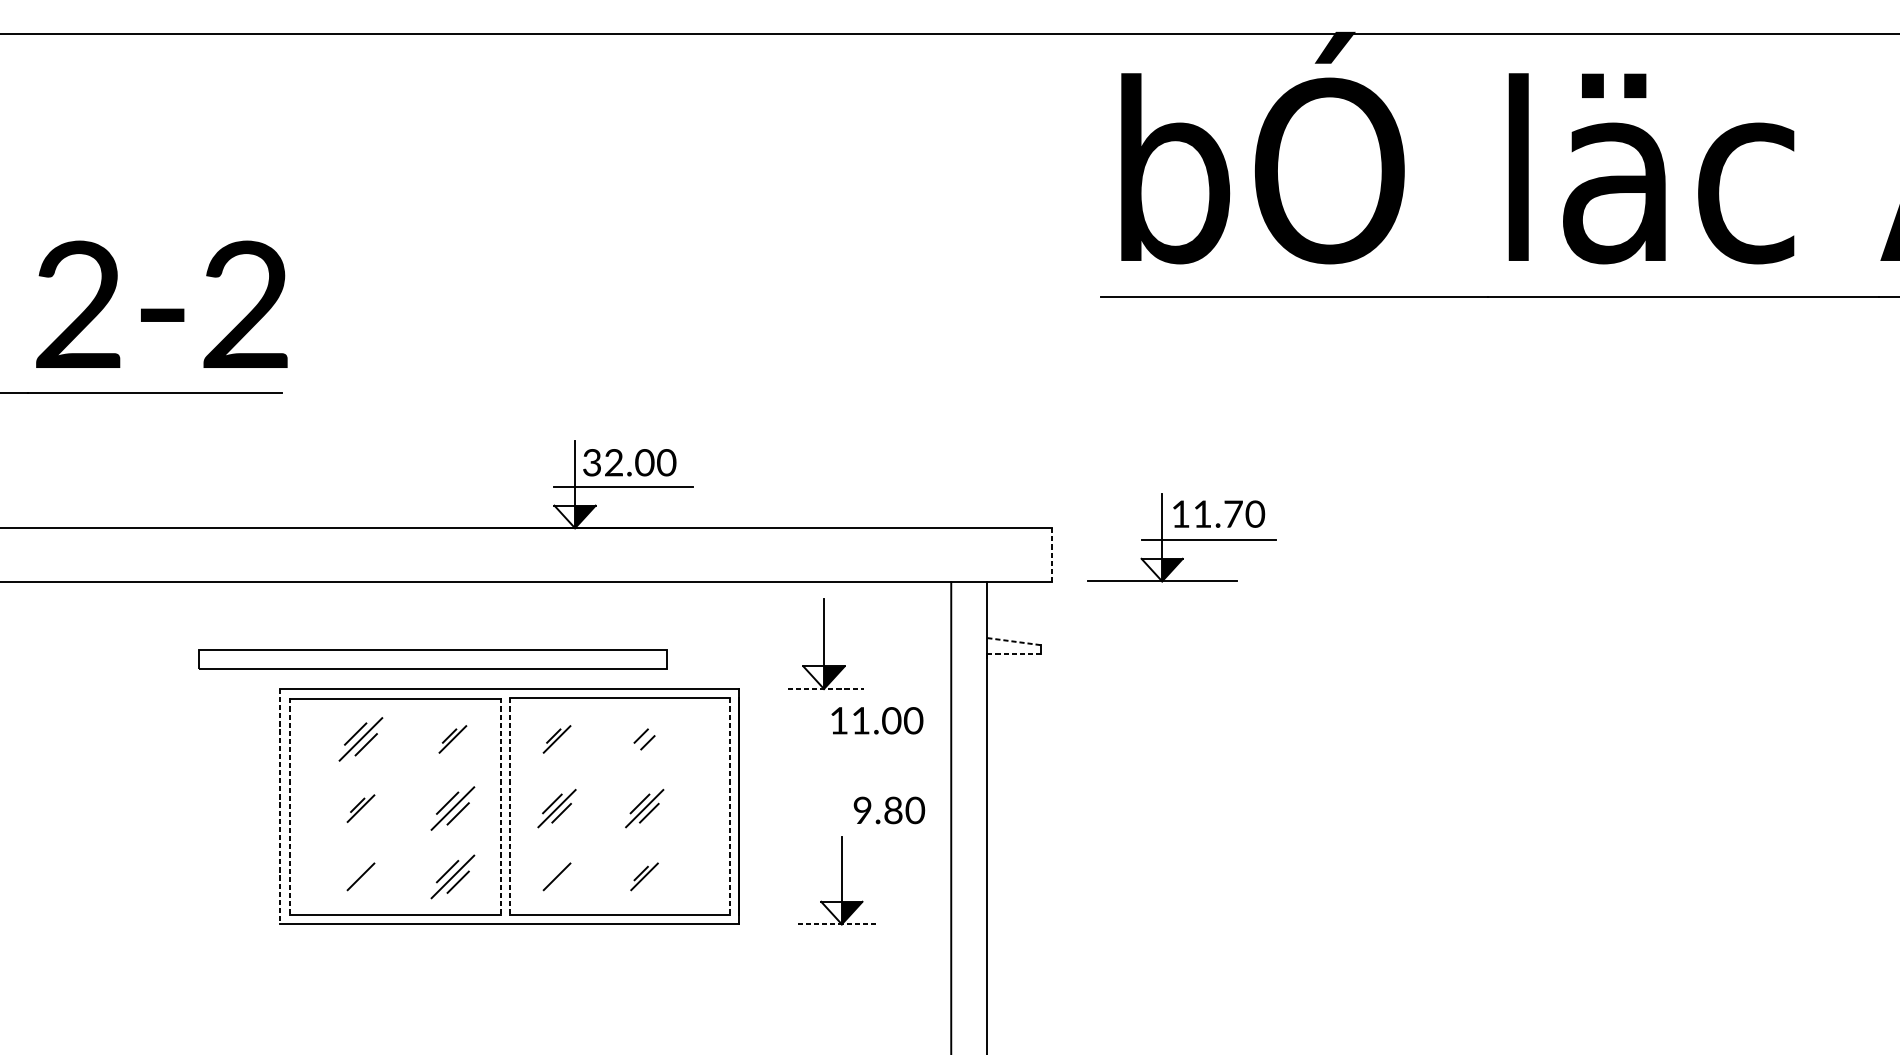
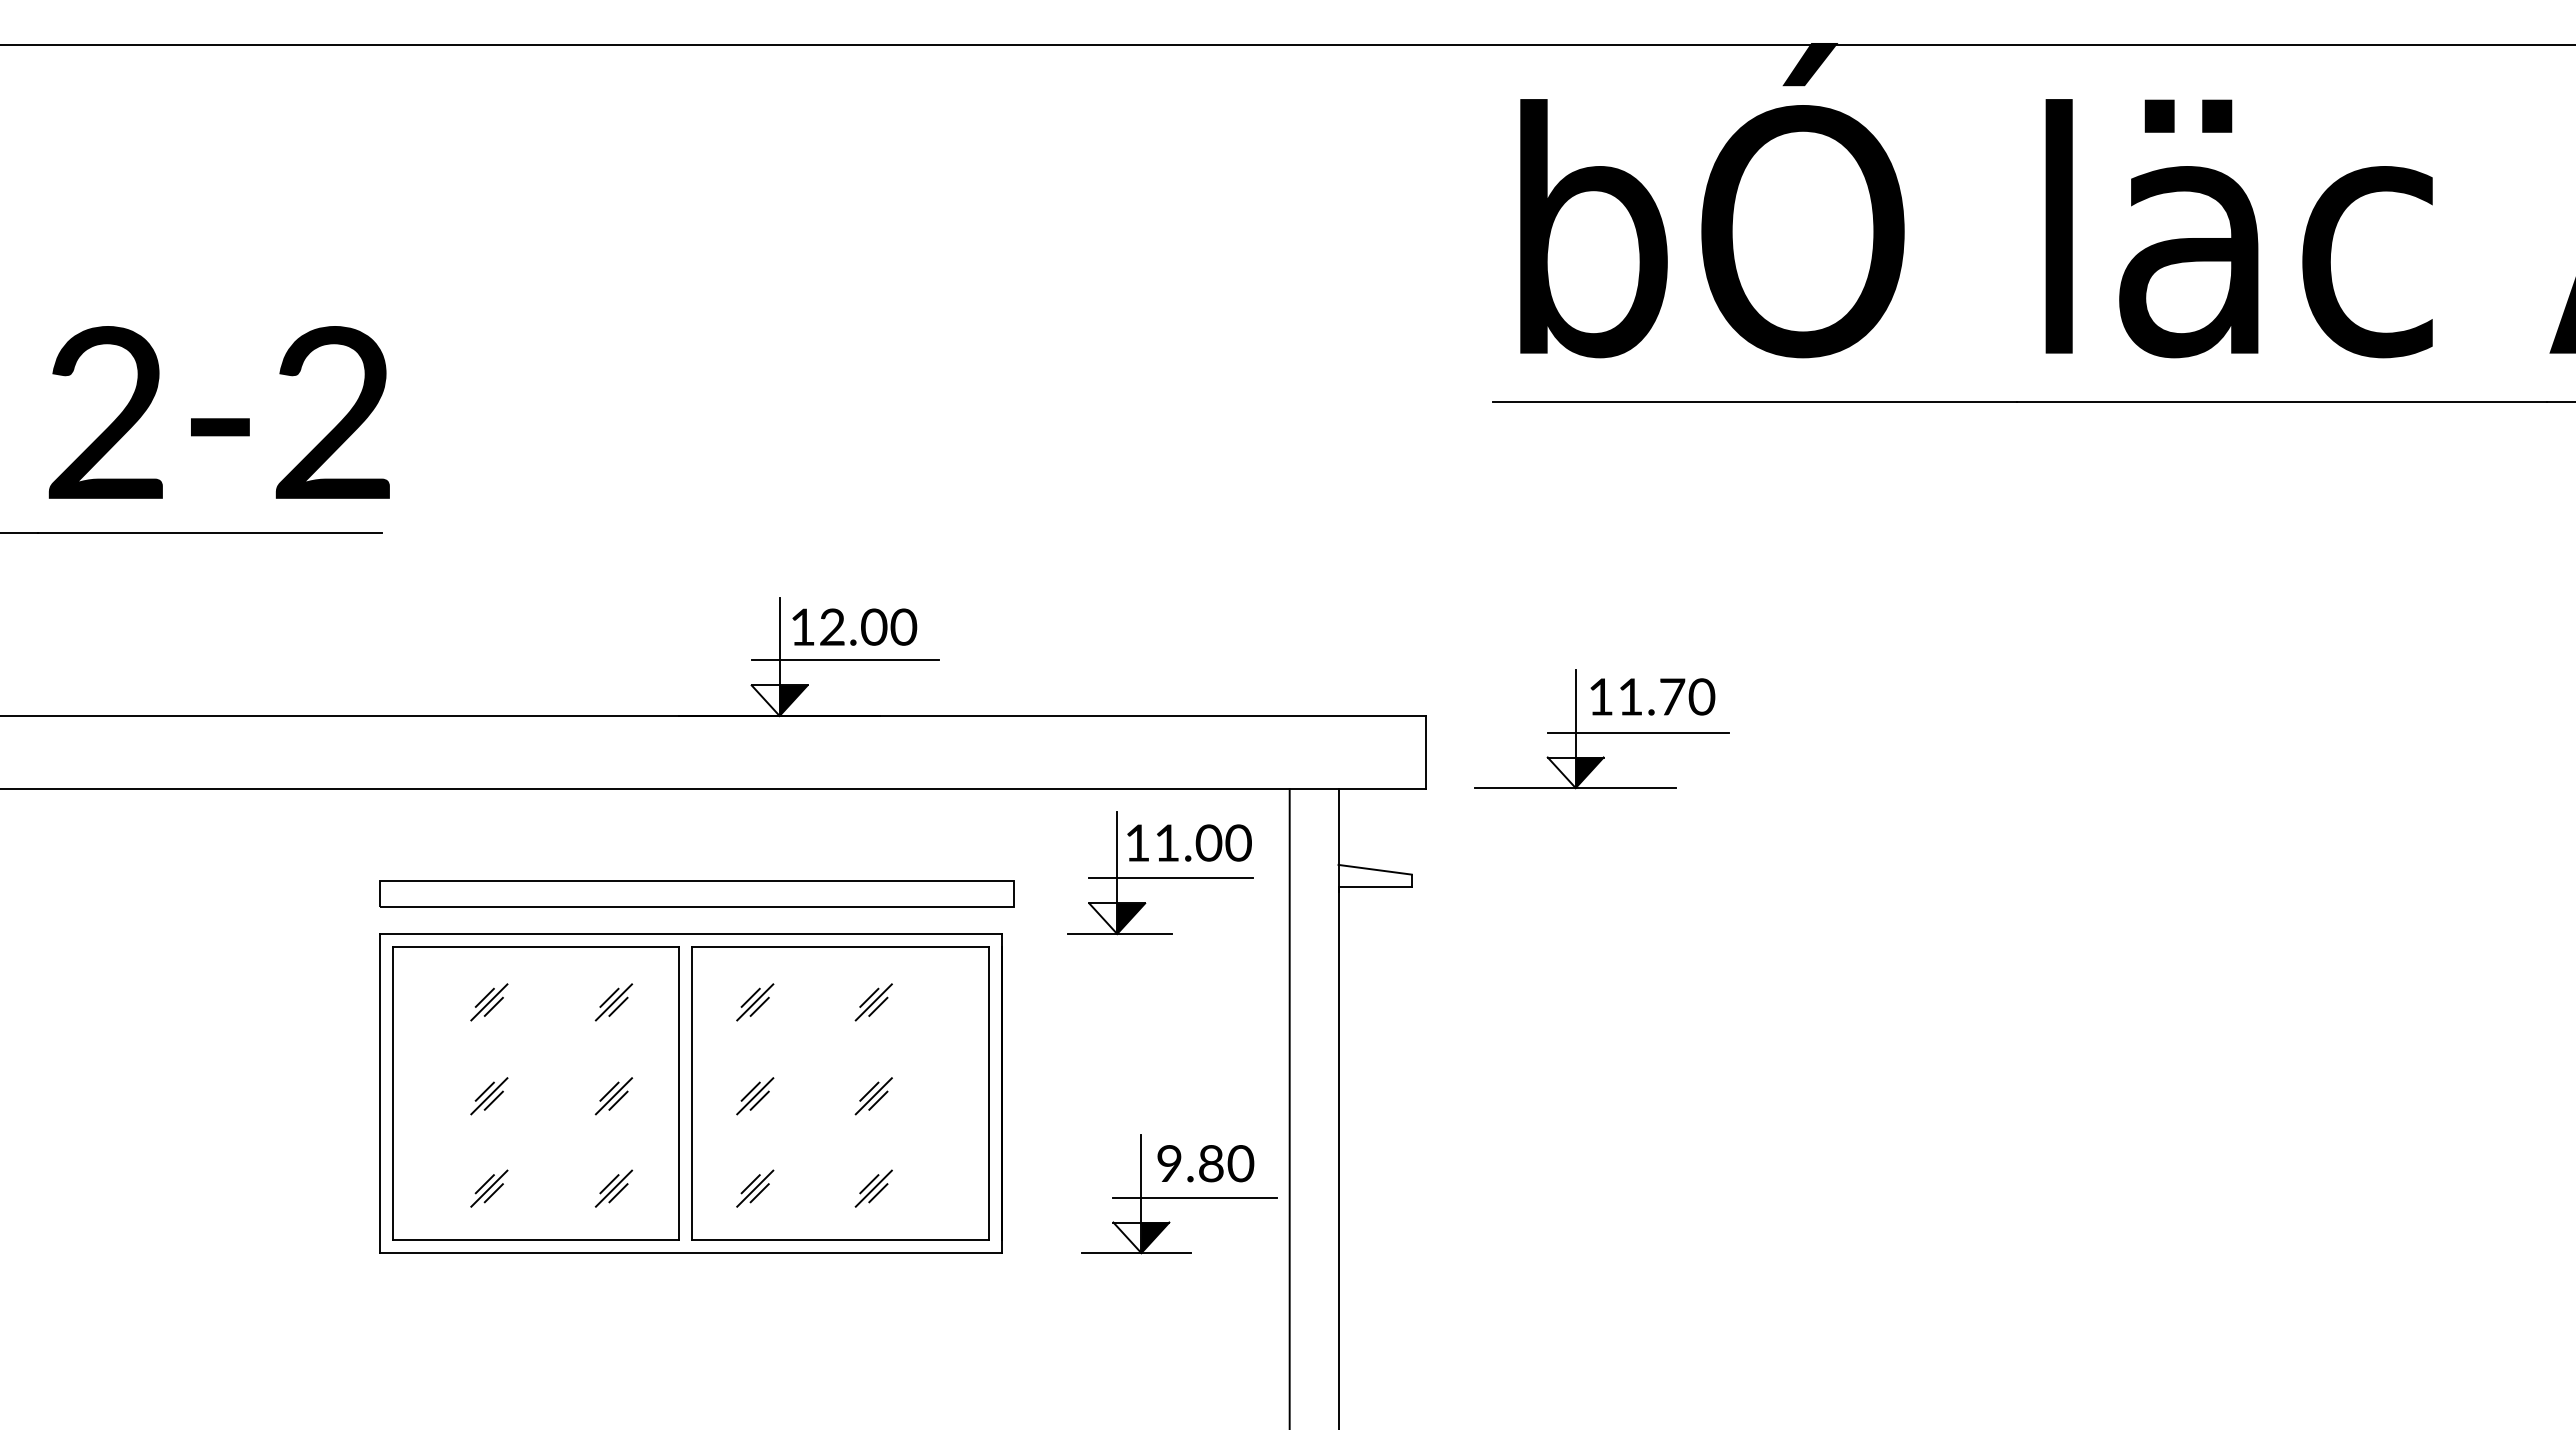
text: (591, 462) -> (802, 626), 32.00 -> 12.00
line: (1052, 555) -> (1426, 752), dashed -> solid
line: (1014, 641) -> (1375, 869), dashed -> solid
line: (863, 648) -> (1170, 878), added
line: (1014, 653) -> (1375, 886), dashed -> solid
part: (432, 659) -> (696, 893), moved
line: (825, 688) -> (1119, 933), dashed -> solid
text: (877, 720) -> (1189, 842), moved
part: (361, 739) -> (489, 1002), size x0.62
line: (644, 739) -> (873, 1002), added
line: (456, 742) -> (618, 1006), added
line: (560, 742) -> (759, 1006), added
line: (279, 806) -> (379, 1093), dashed -> solid
line: (289, 806) -> (392, 1093), dashed -> solid
line: (500, 806) -> (678, 1093), dashed -> solid
line: (510, 806) -> (691, 1093), dashed -> solid
line: (729, 806) -> (989, 1093), dashed -> solid
part: (452, 808) -> (613, 1096), size x0.62
part: (557, 808) -> (755, 1096), size x0.71
part: (644, 808) -> (873, 1096), size x0.71
text: (889, 810) -> (1205, 1163), moved
line: (364, 811) -> (493, 1100), added
line: (357, 873) -> (484, 1184), added
line: (553, 873) -> (750, 1184), added
part: (452, 876) -> (613, 1188), size x0.62
line: (364, 880) -> (493, 1193), added
line: (560, 880) -> (759, 1193), added
line: (647, 880) -> (878, 1193), added
line: (881, 883) -> (1194, 1197), added
line: (838, 924) -> (1136, 1253), dashed -> solid

